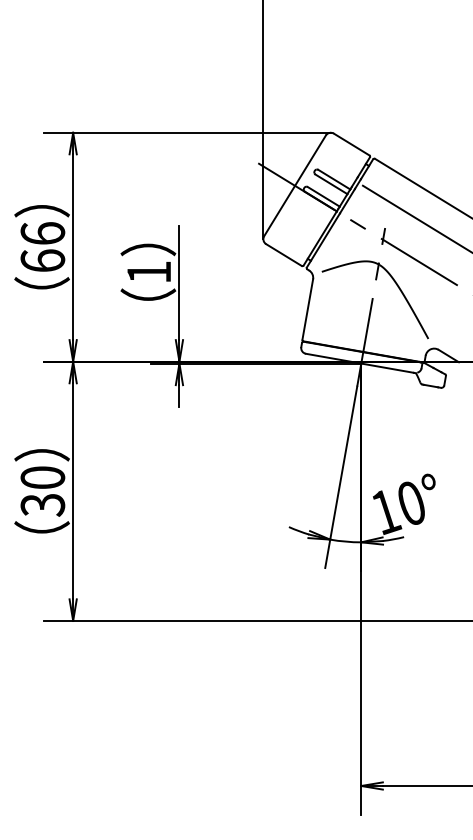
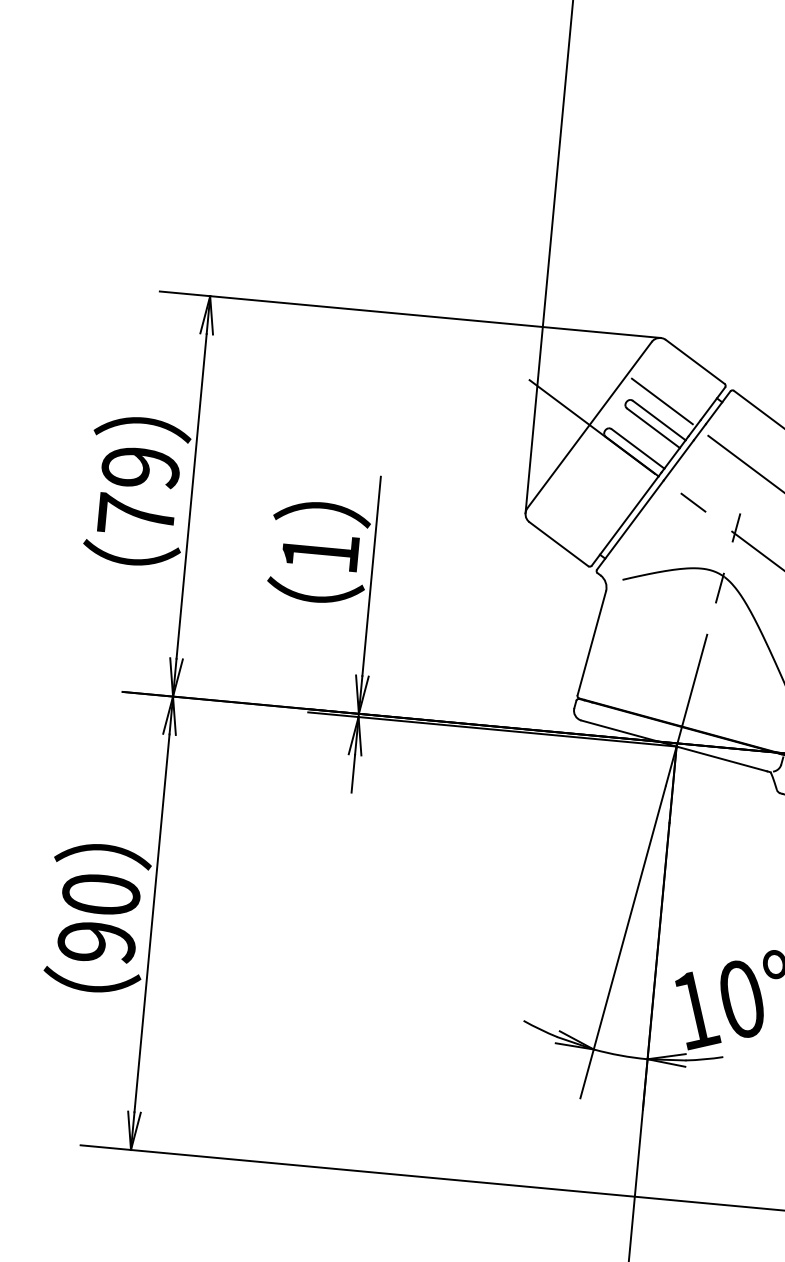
line: (334, 168) -> (661, 401), added
text: (42, 246) -> (138, 490), 66 -> 79
text: (42, 505) -> (96, 943), 30 -> 90

